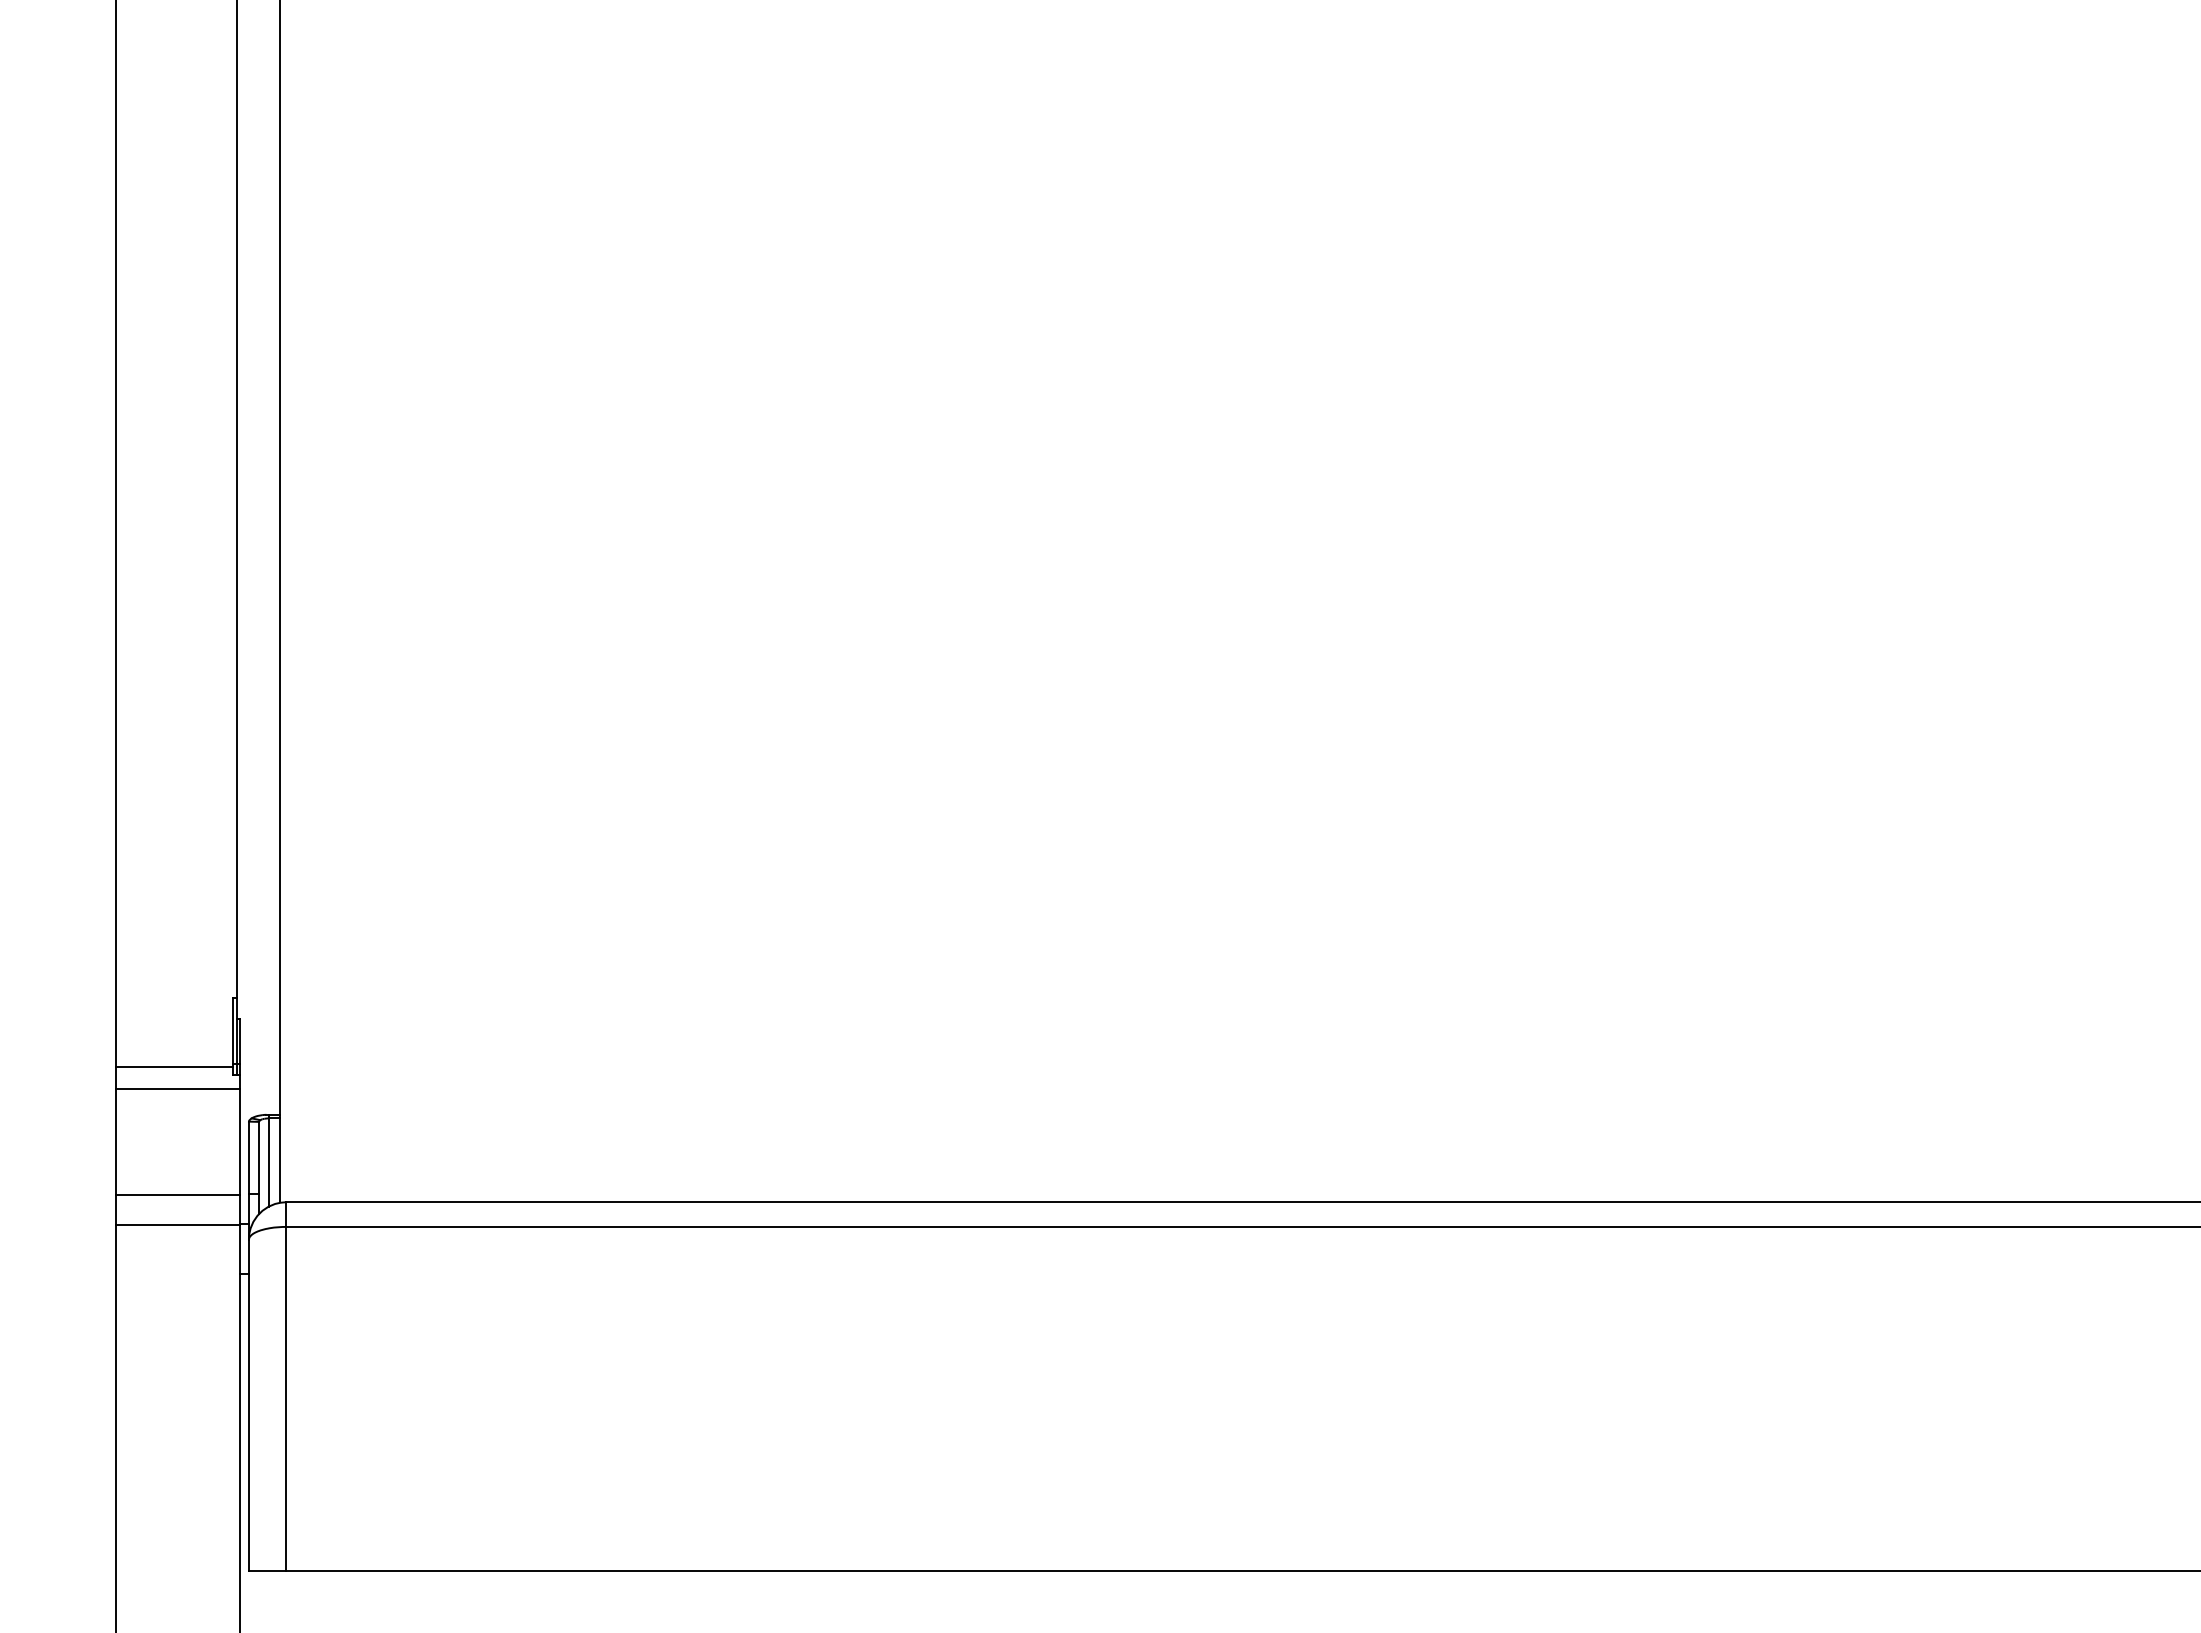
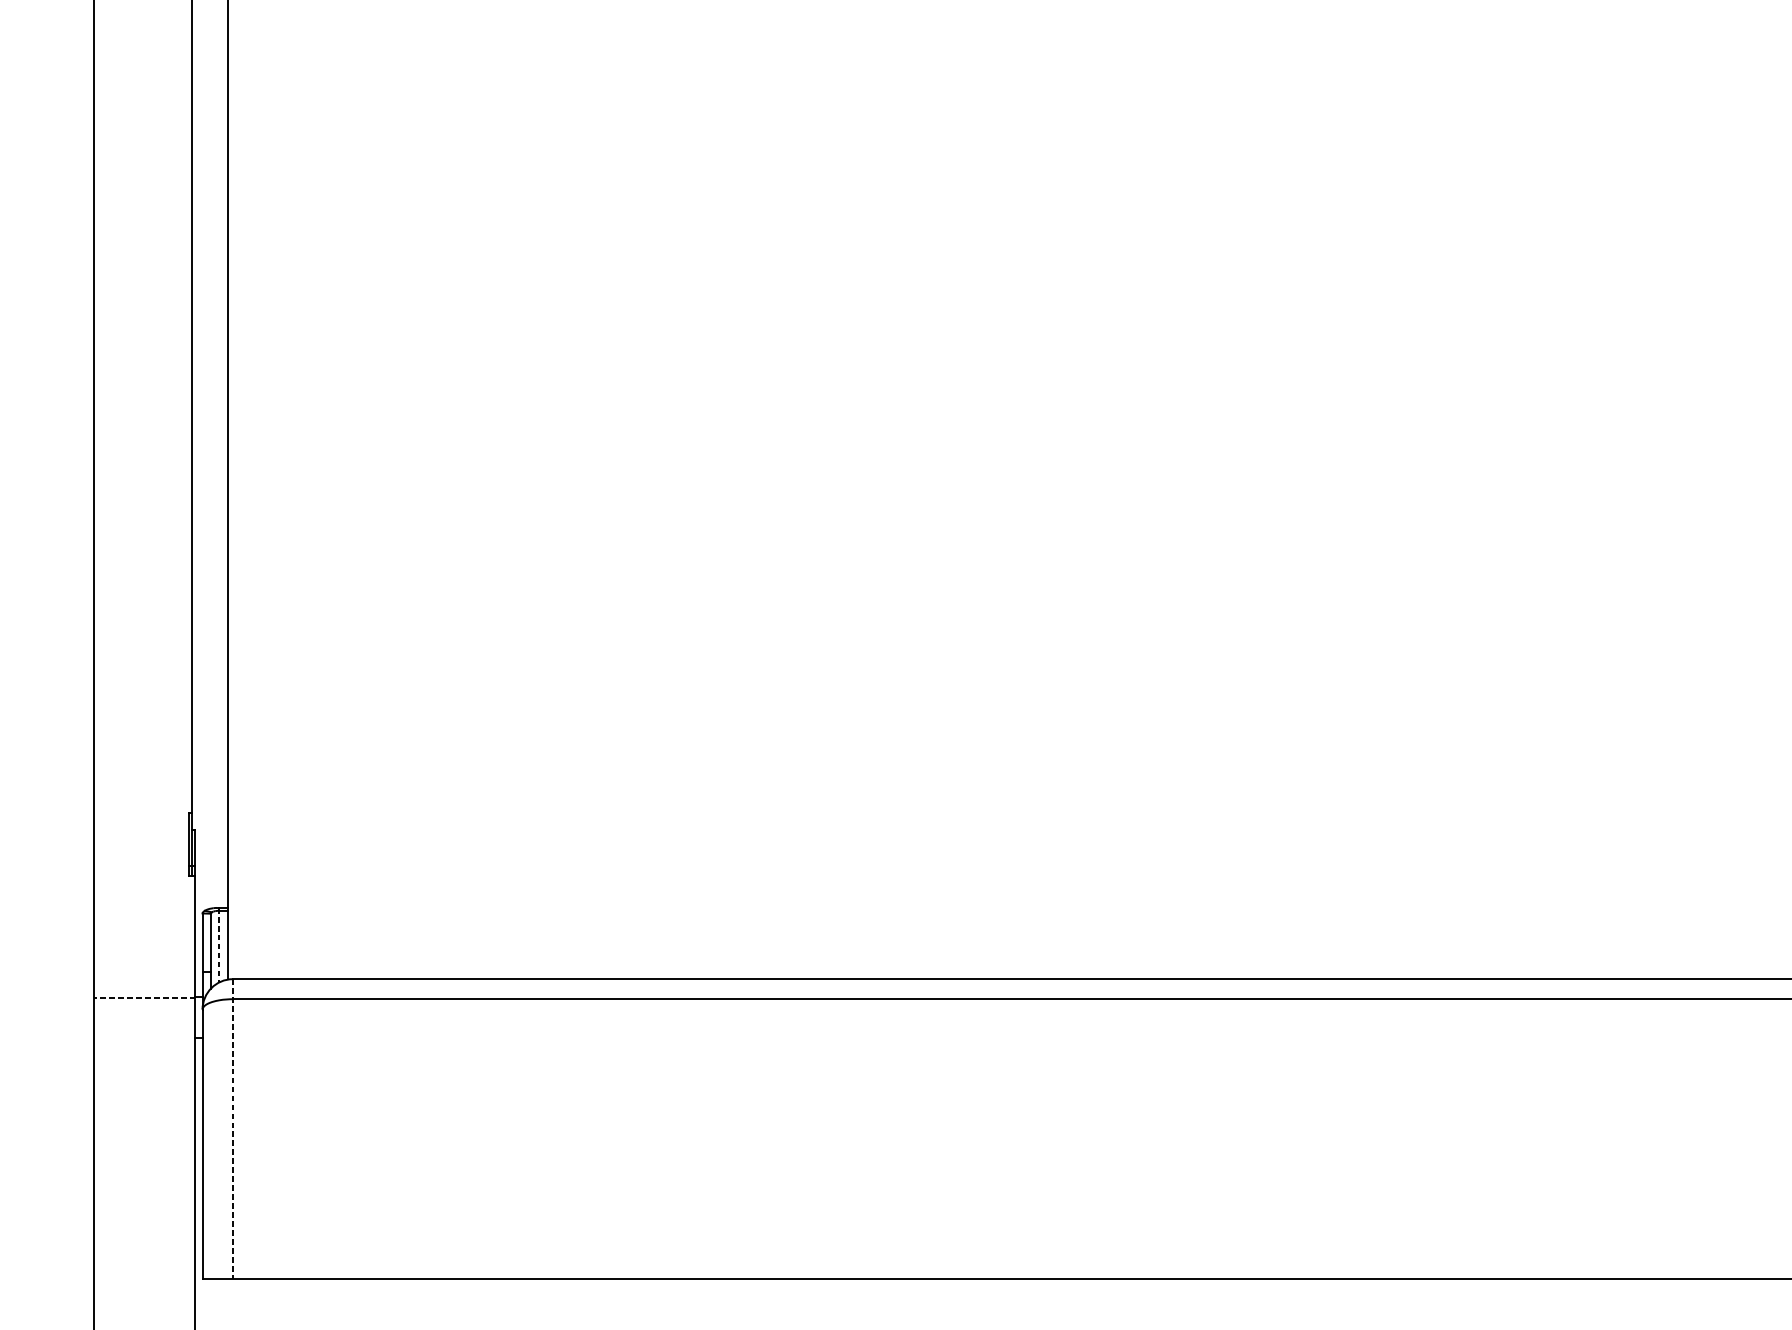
line: (173, 1066) -> (141, 868), removed
line: (177, 1089) -> (144, 887), removed
line: (268, 1160) -> (218, 945), solid -> dashed
line: (177, 1195) -> (144, 973), removed
line: (177, 1225) -> (144, 998), solid -> dashed
line: (286, 1387) -> (233, 1129), solid -> dashed

